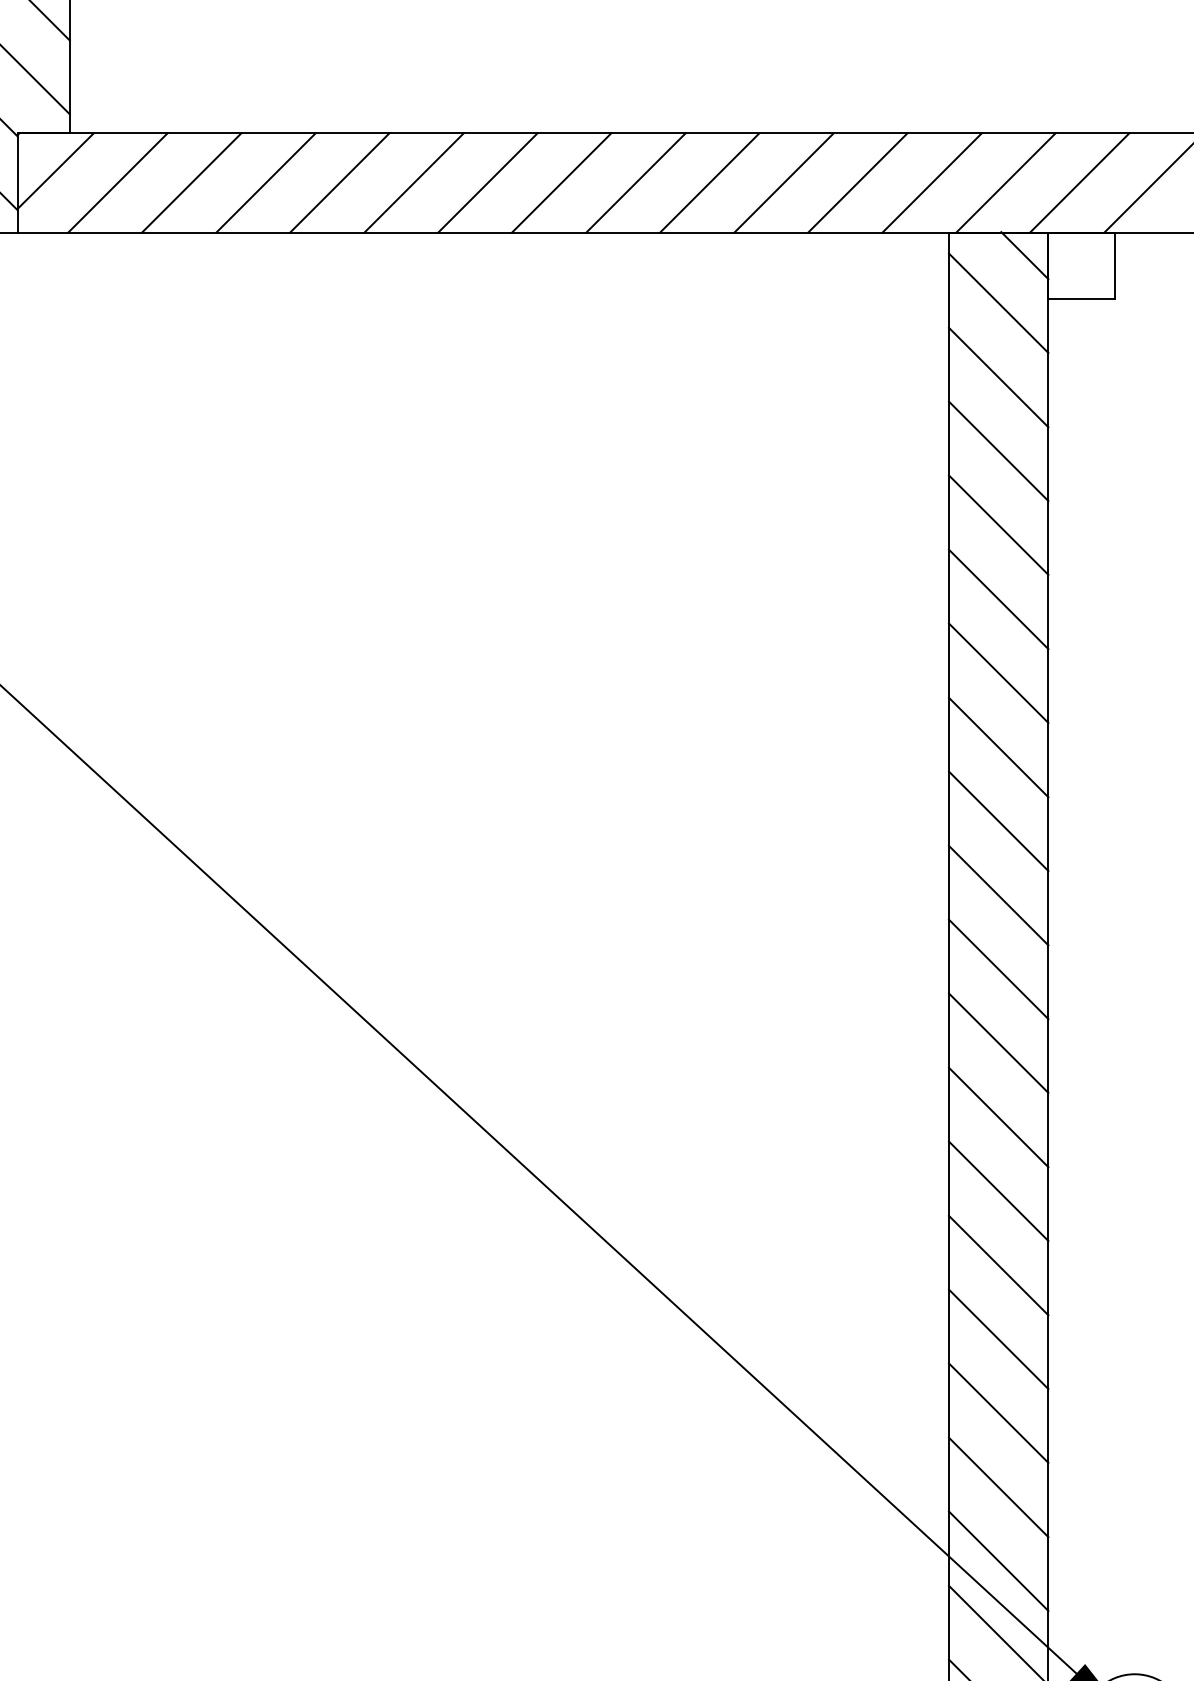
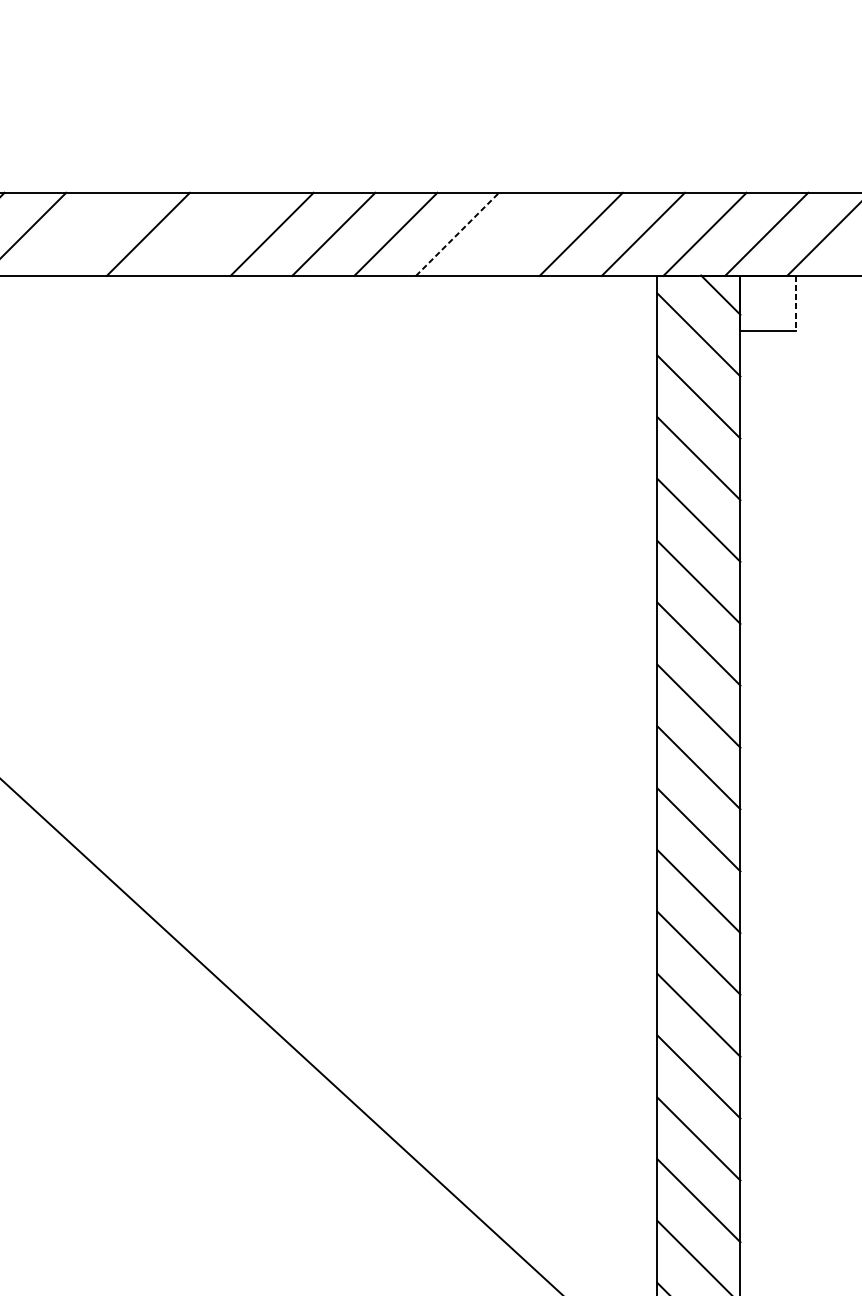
line: (265, 182) -> (86, 234), removed
line: (413, 182) -> (209, 234), removed
line: (710, 182) -> (458, 234), solid -> dashed
line: (783, 182) -> (519, 234), removed
line: (1114, 266) -> (795, 304), solid -> dashed

